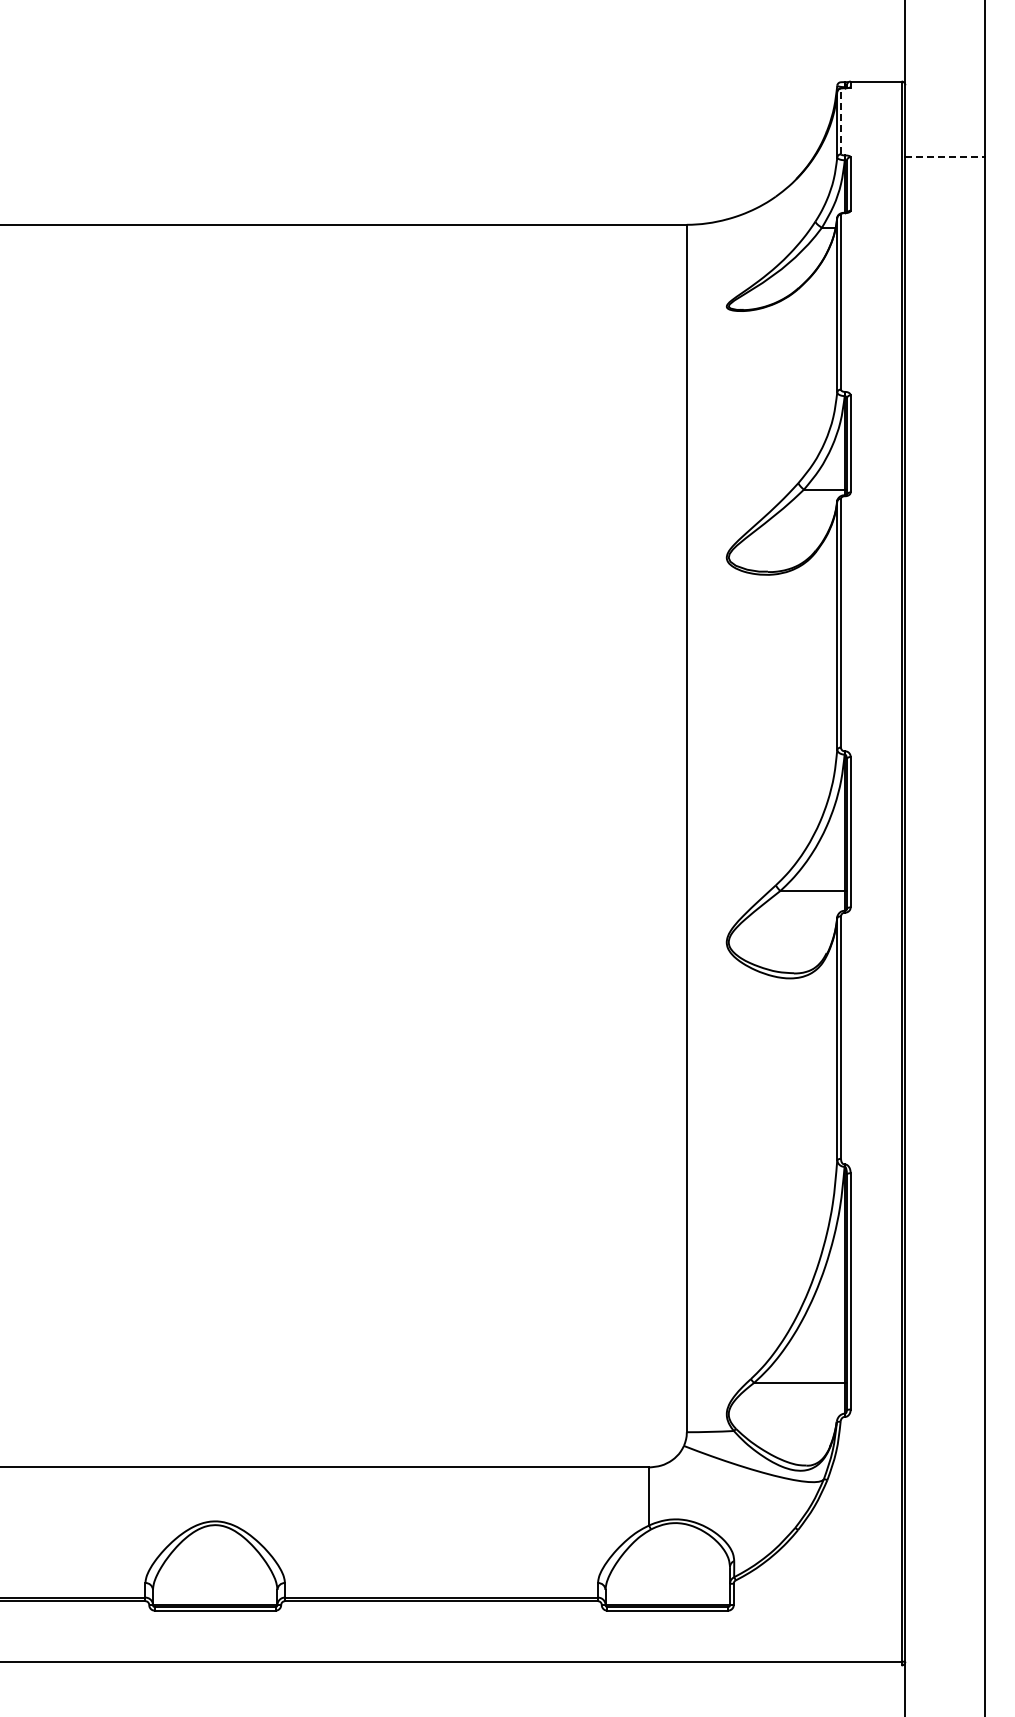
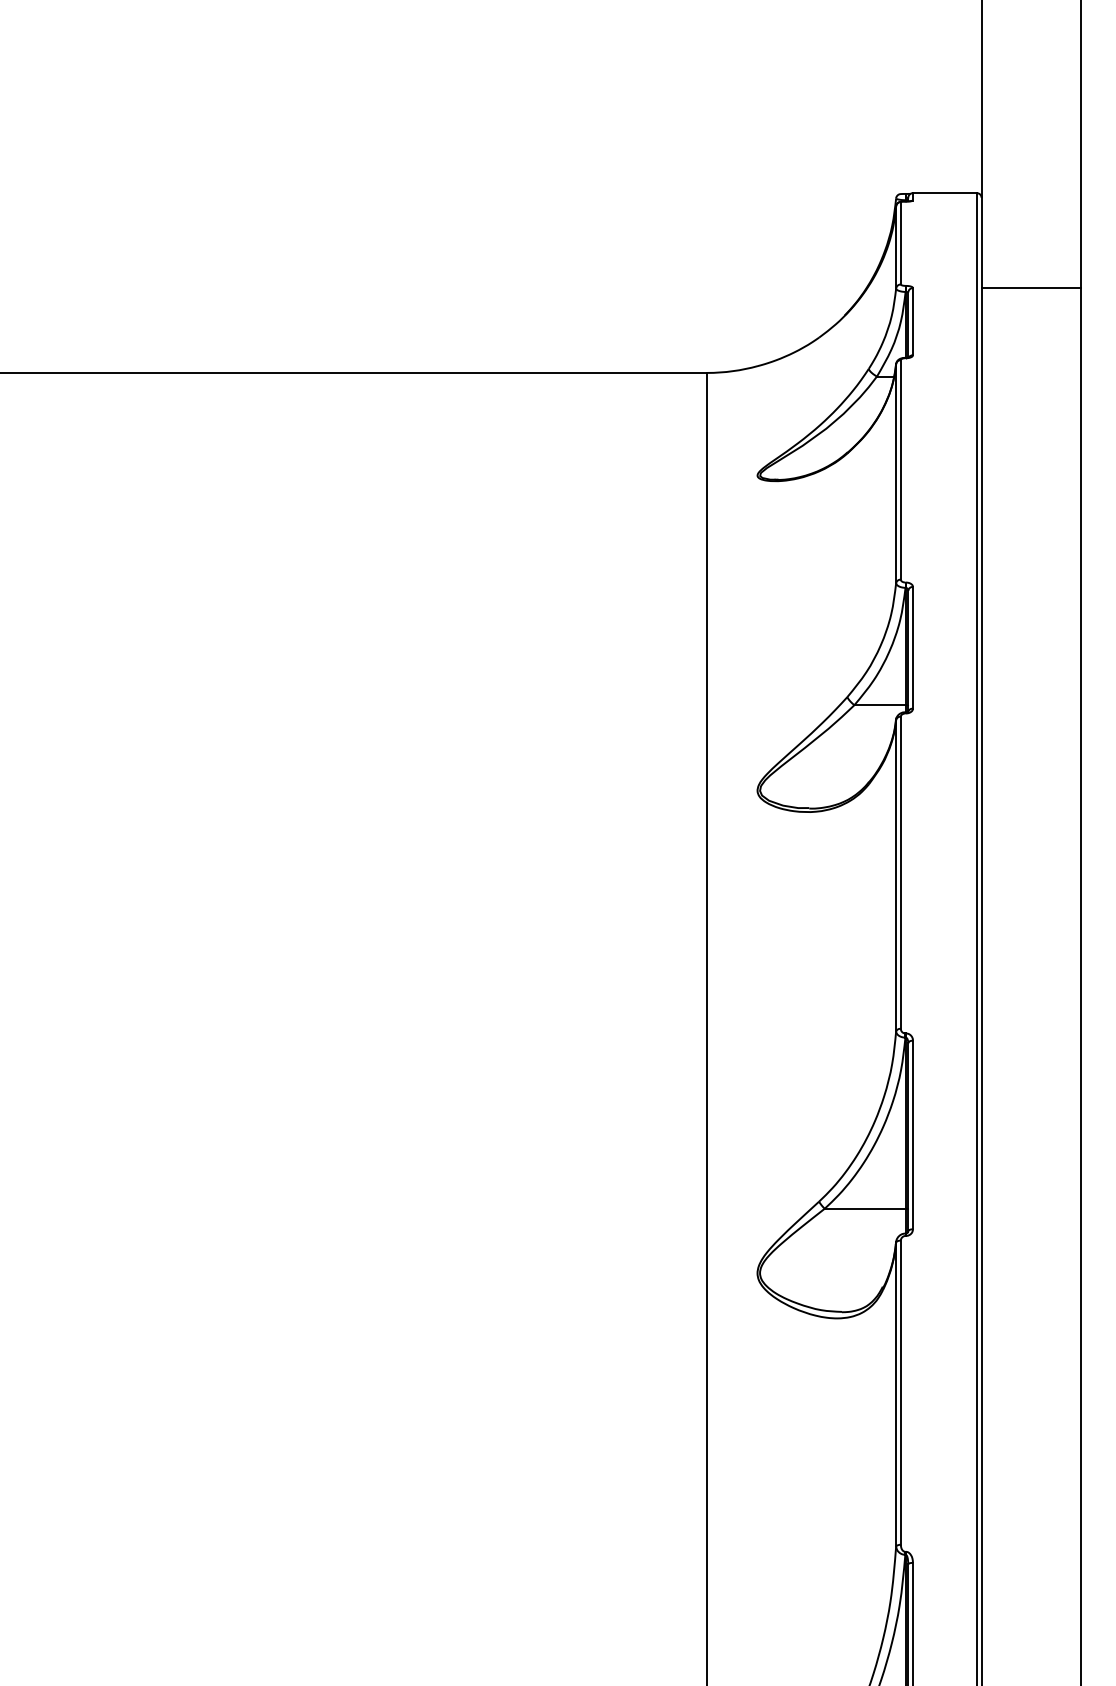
line: (841, 121) -> (901, 243), dashed -> solid
line: (944, 156) -> (1030, 287), dashed -> solid

